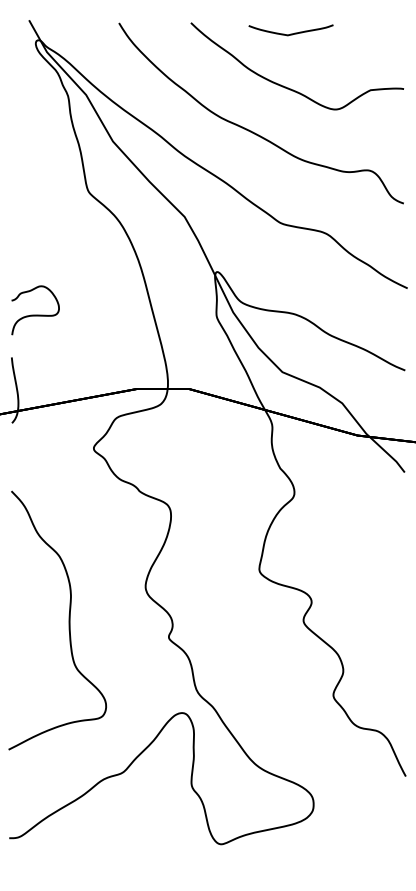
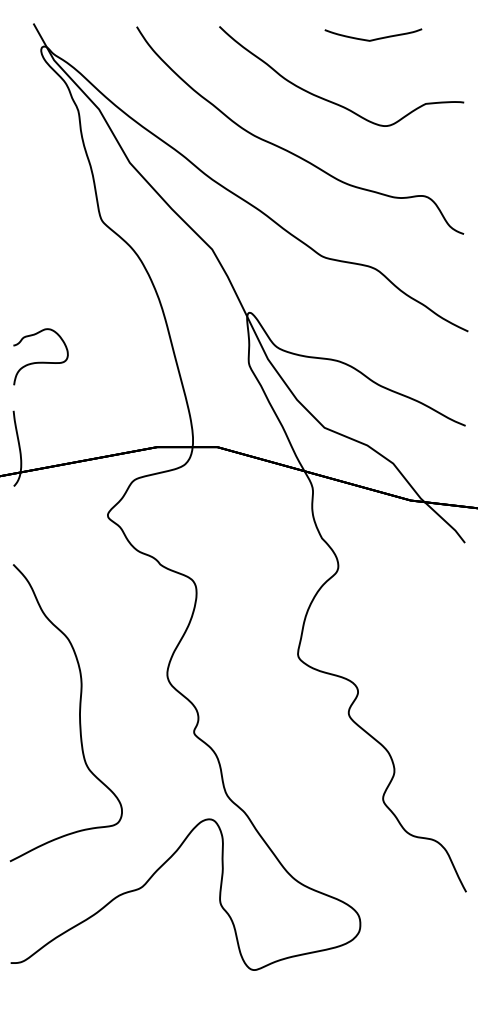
curve: (292, 33) -> (374, 38), moved

